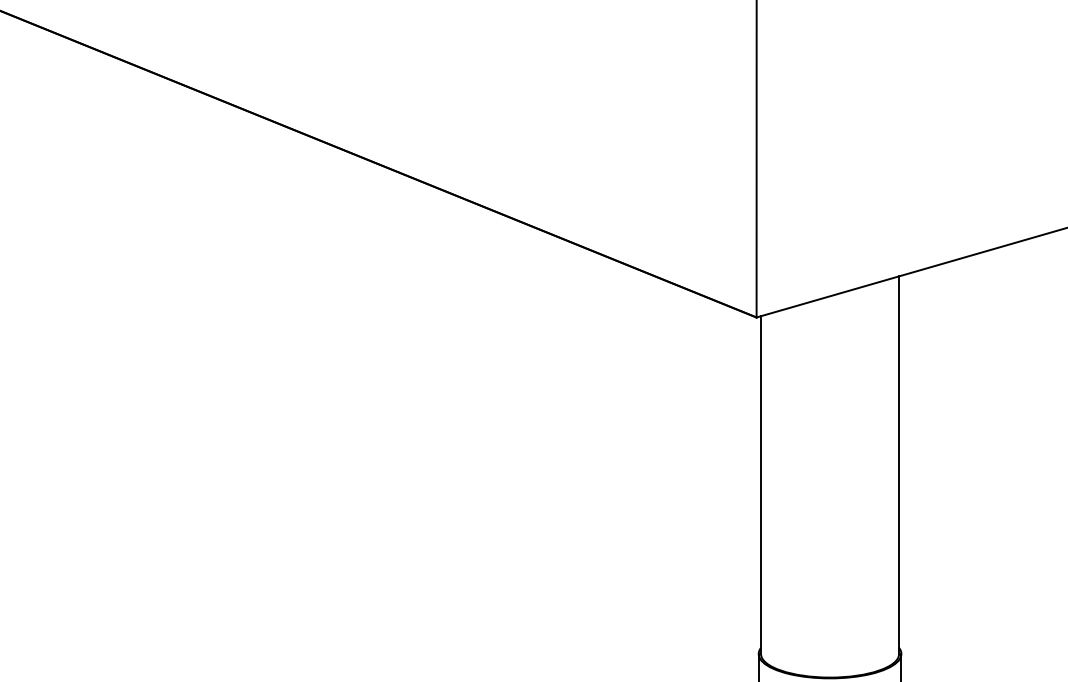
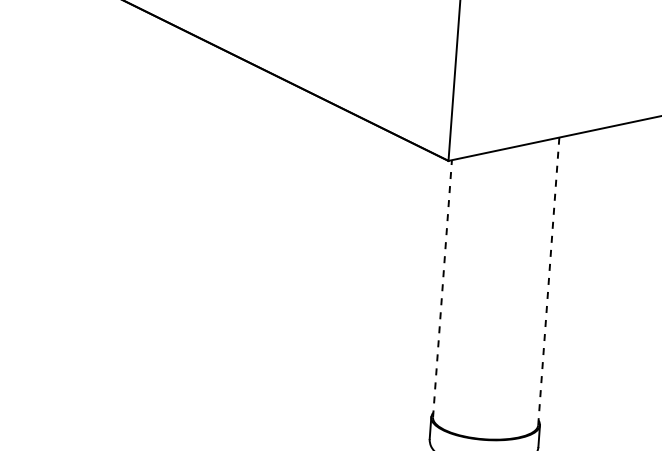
line: (899, 465) -> (549, 281), solid -> dashed
line: (761, 485) -> (442, 289), solid -> dashed

